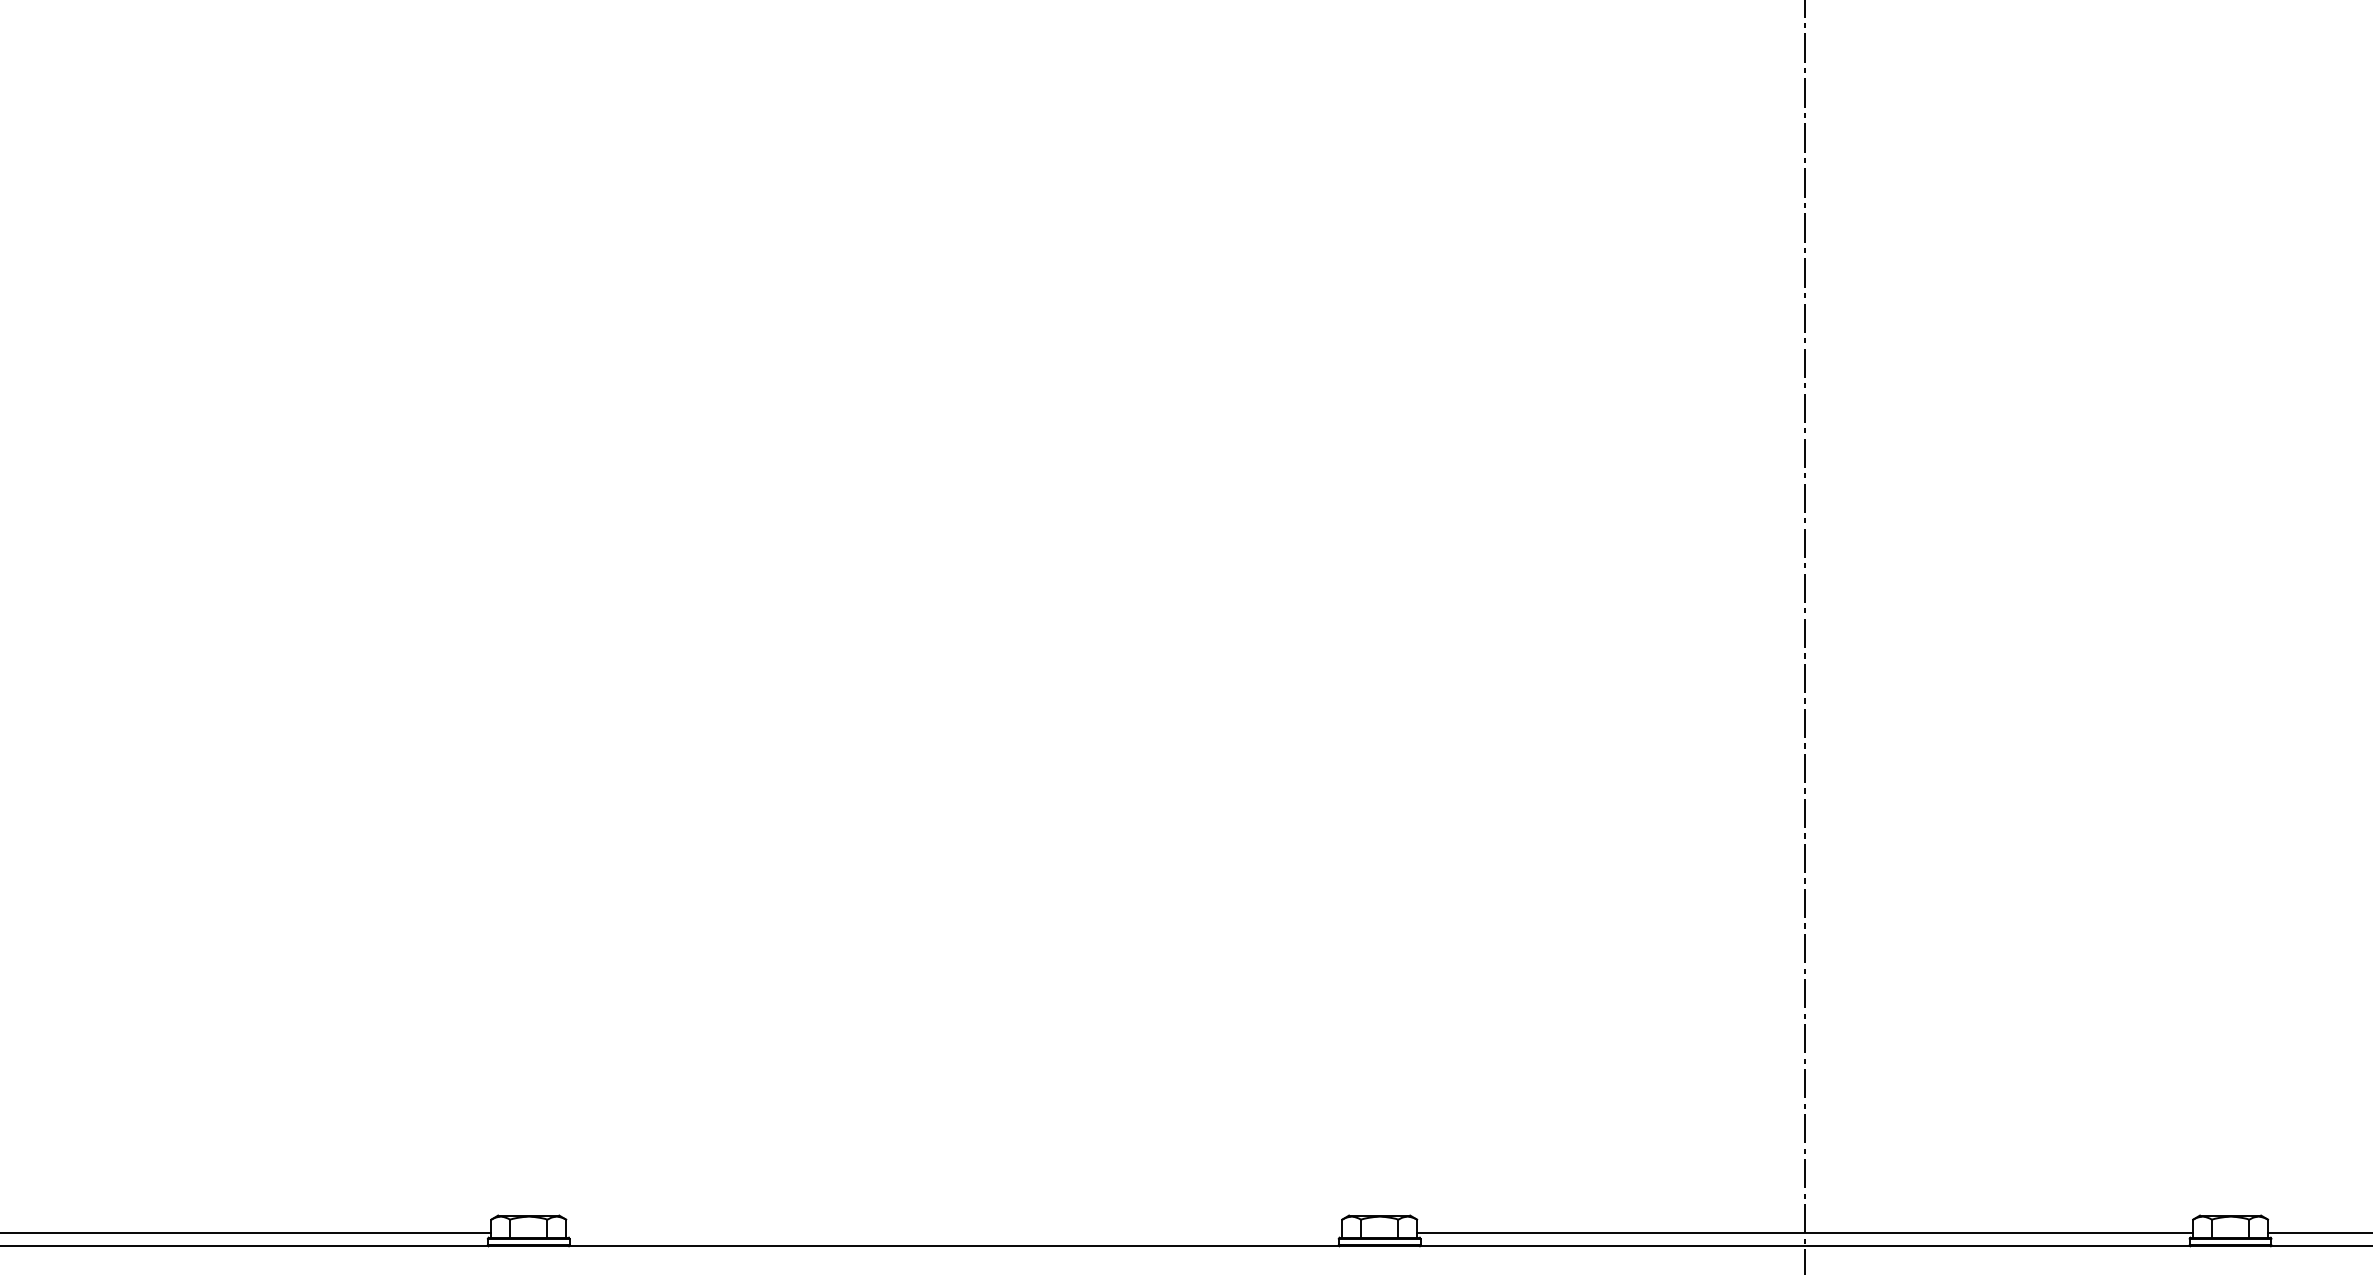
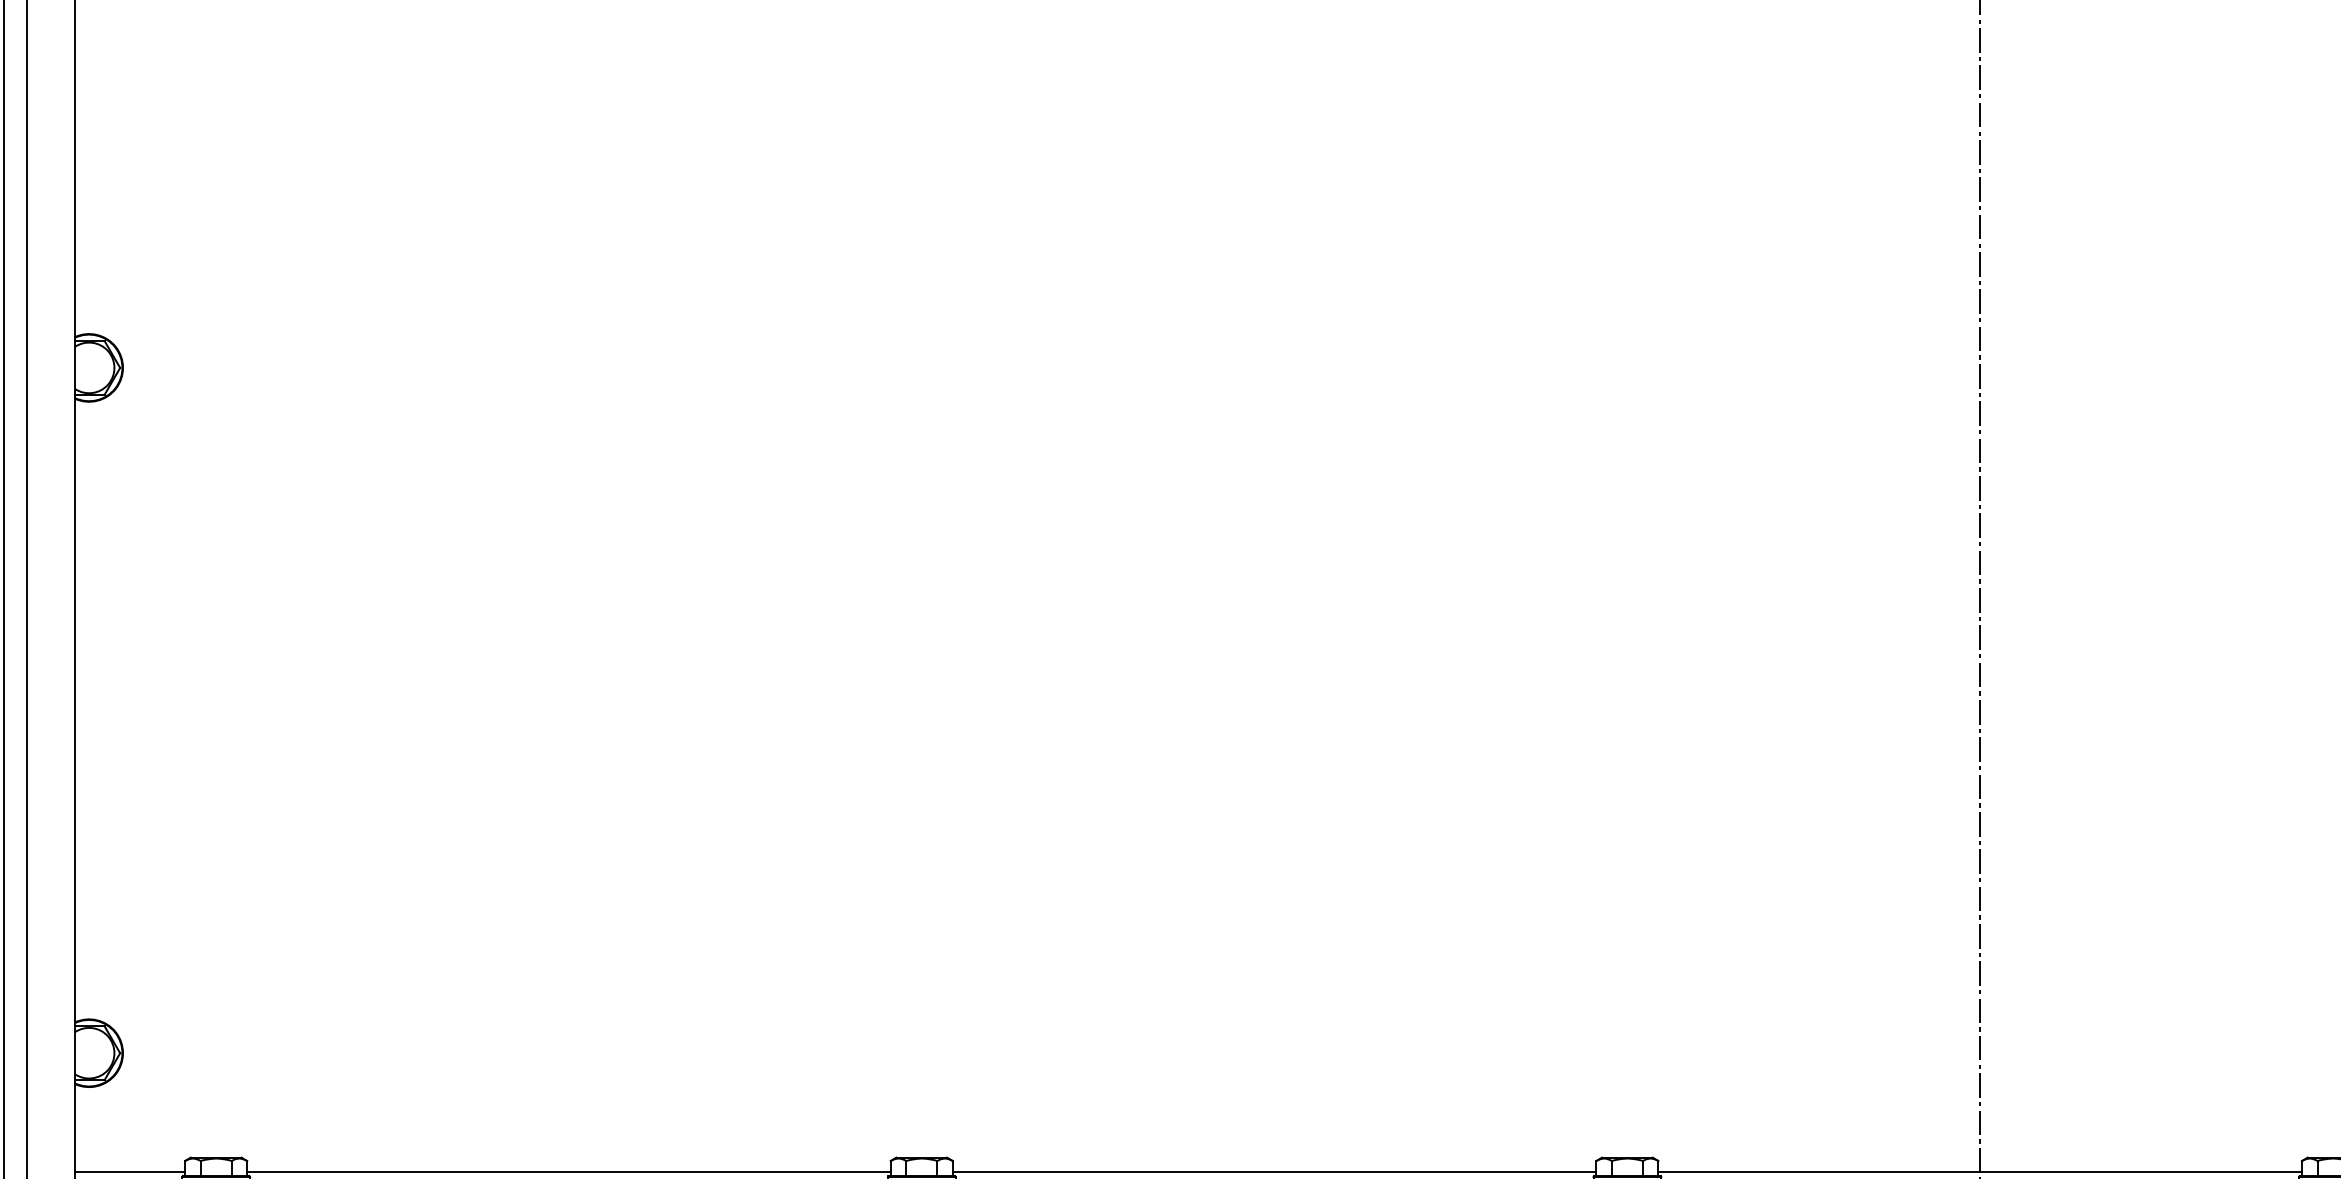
line: (954, 1232) -> (1274, 1171), added

